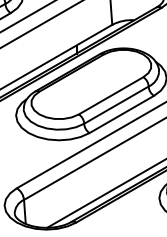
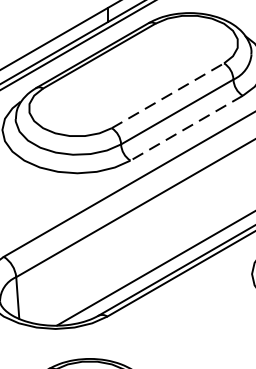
line: (111, 95) -> (168, 95), solid -> dashed
line: (121, 114) -> (186, 128), solid -> dashed

